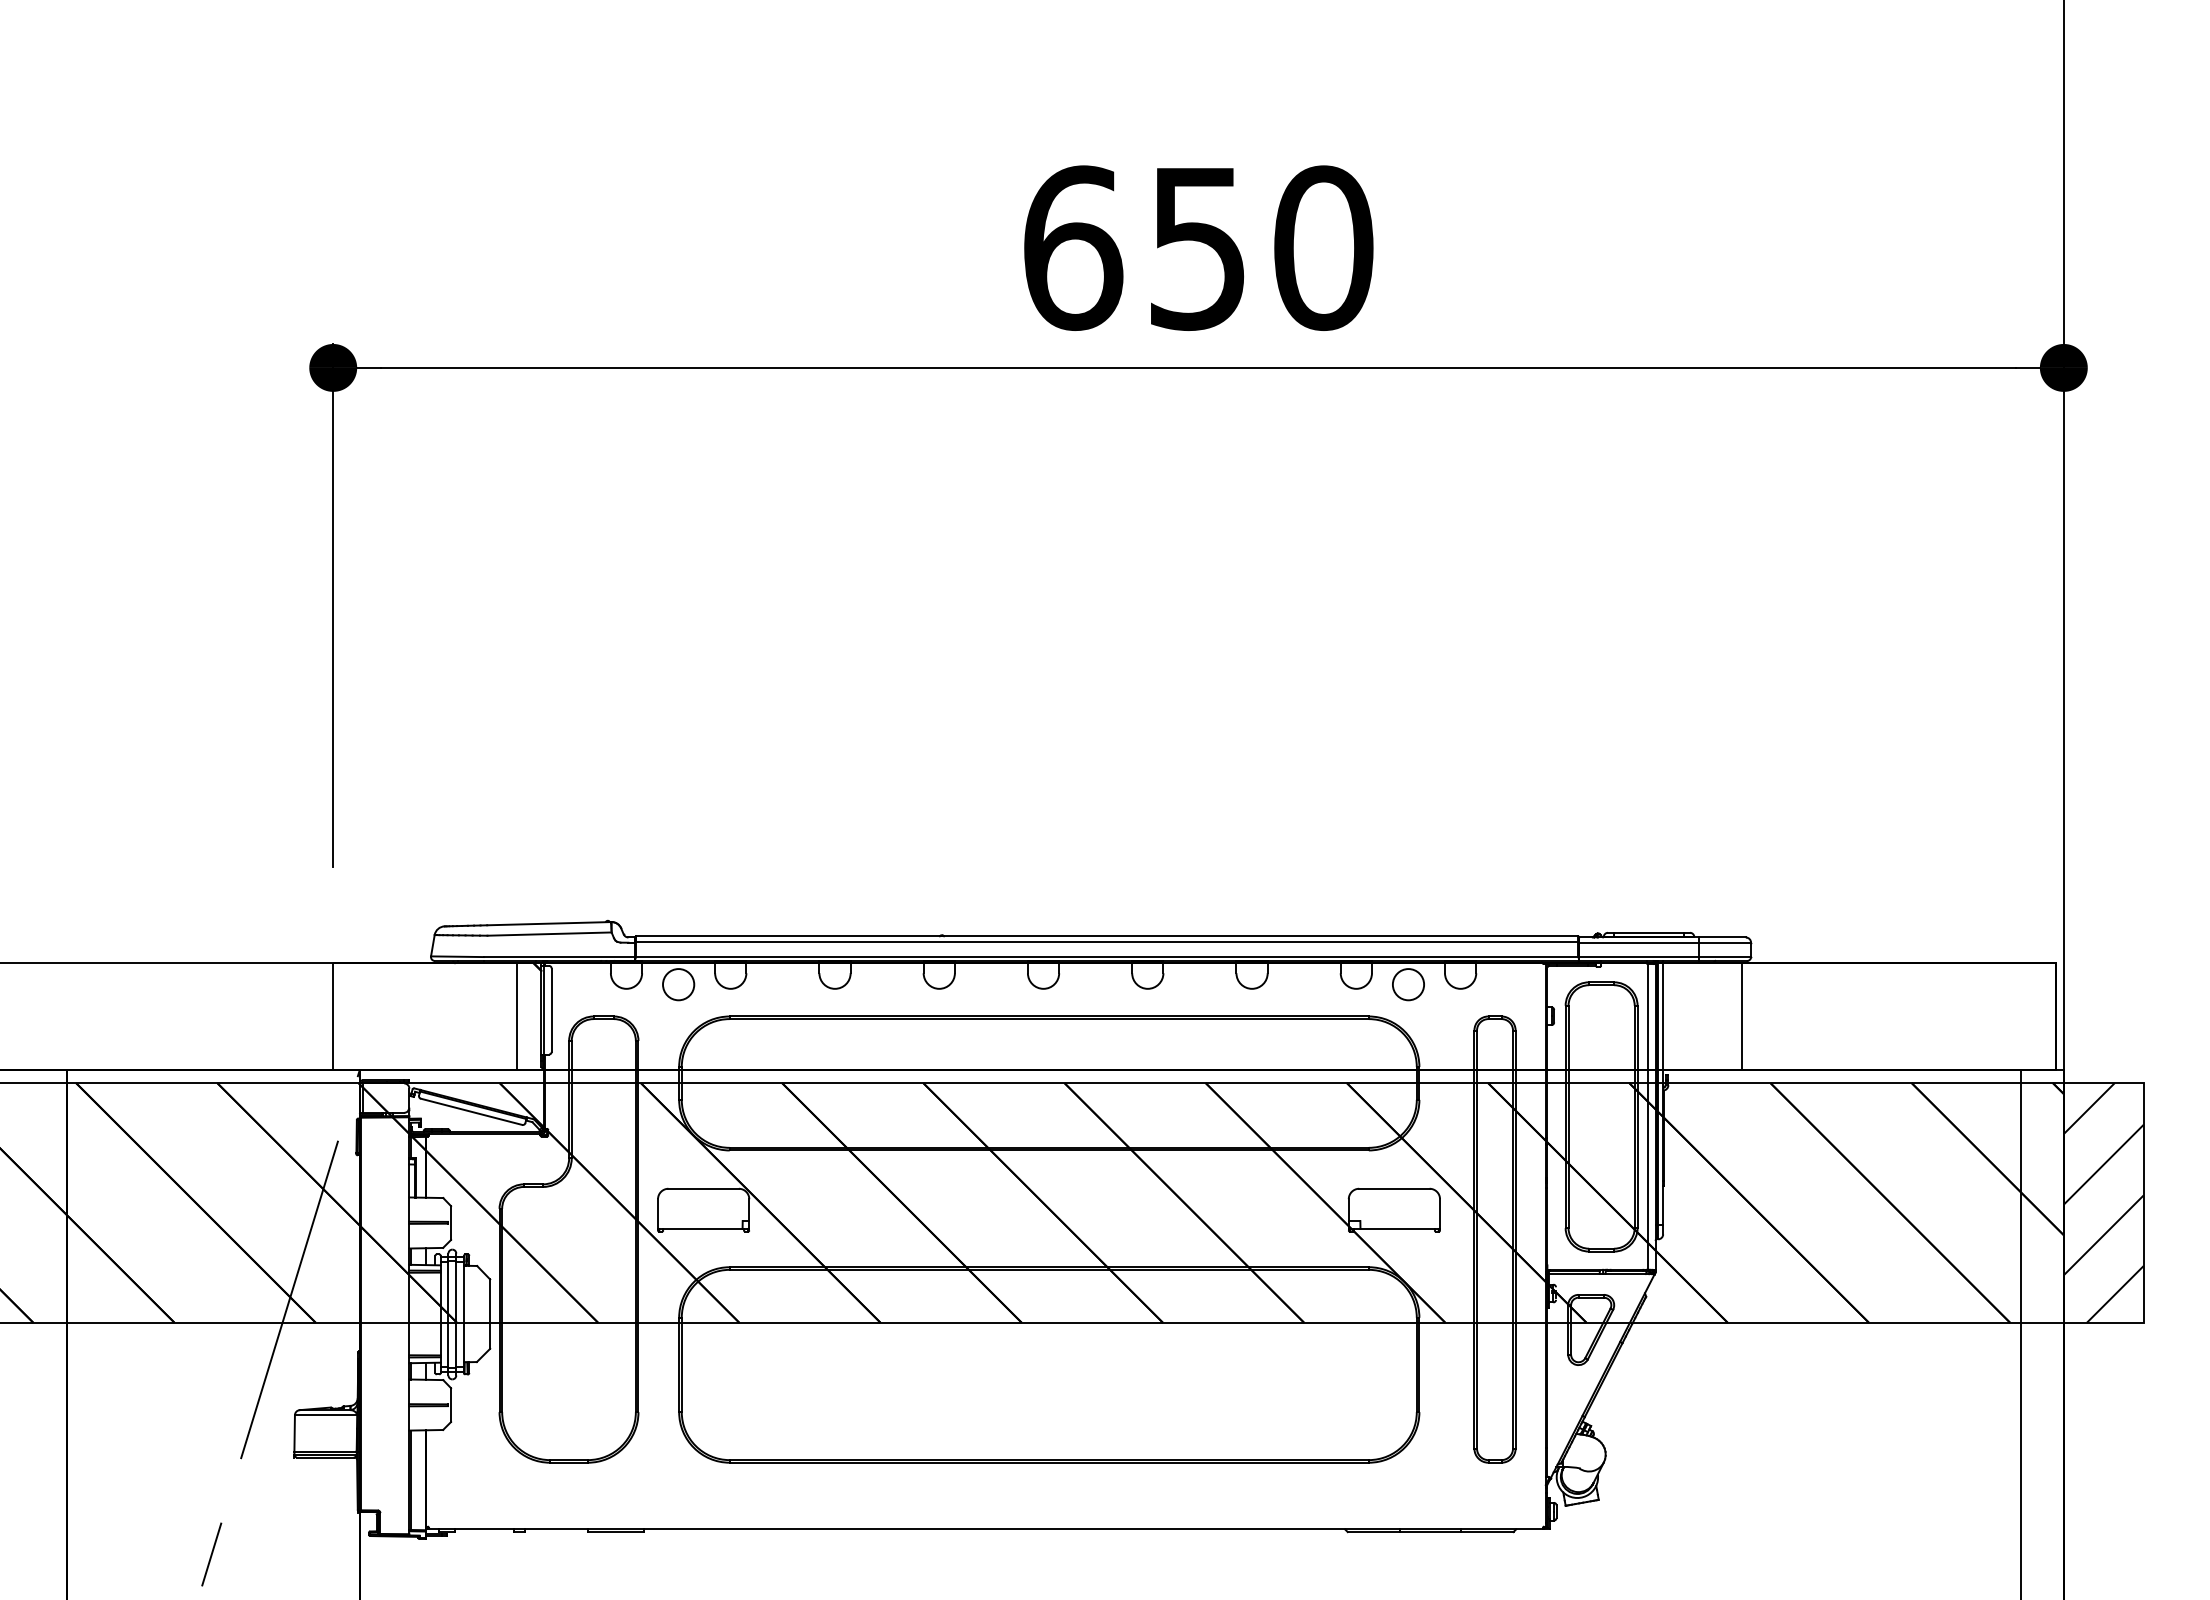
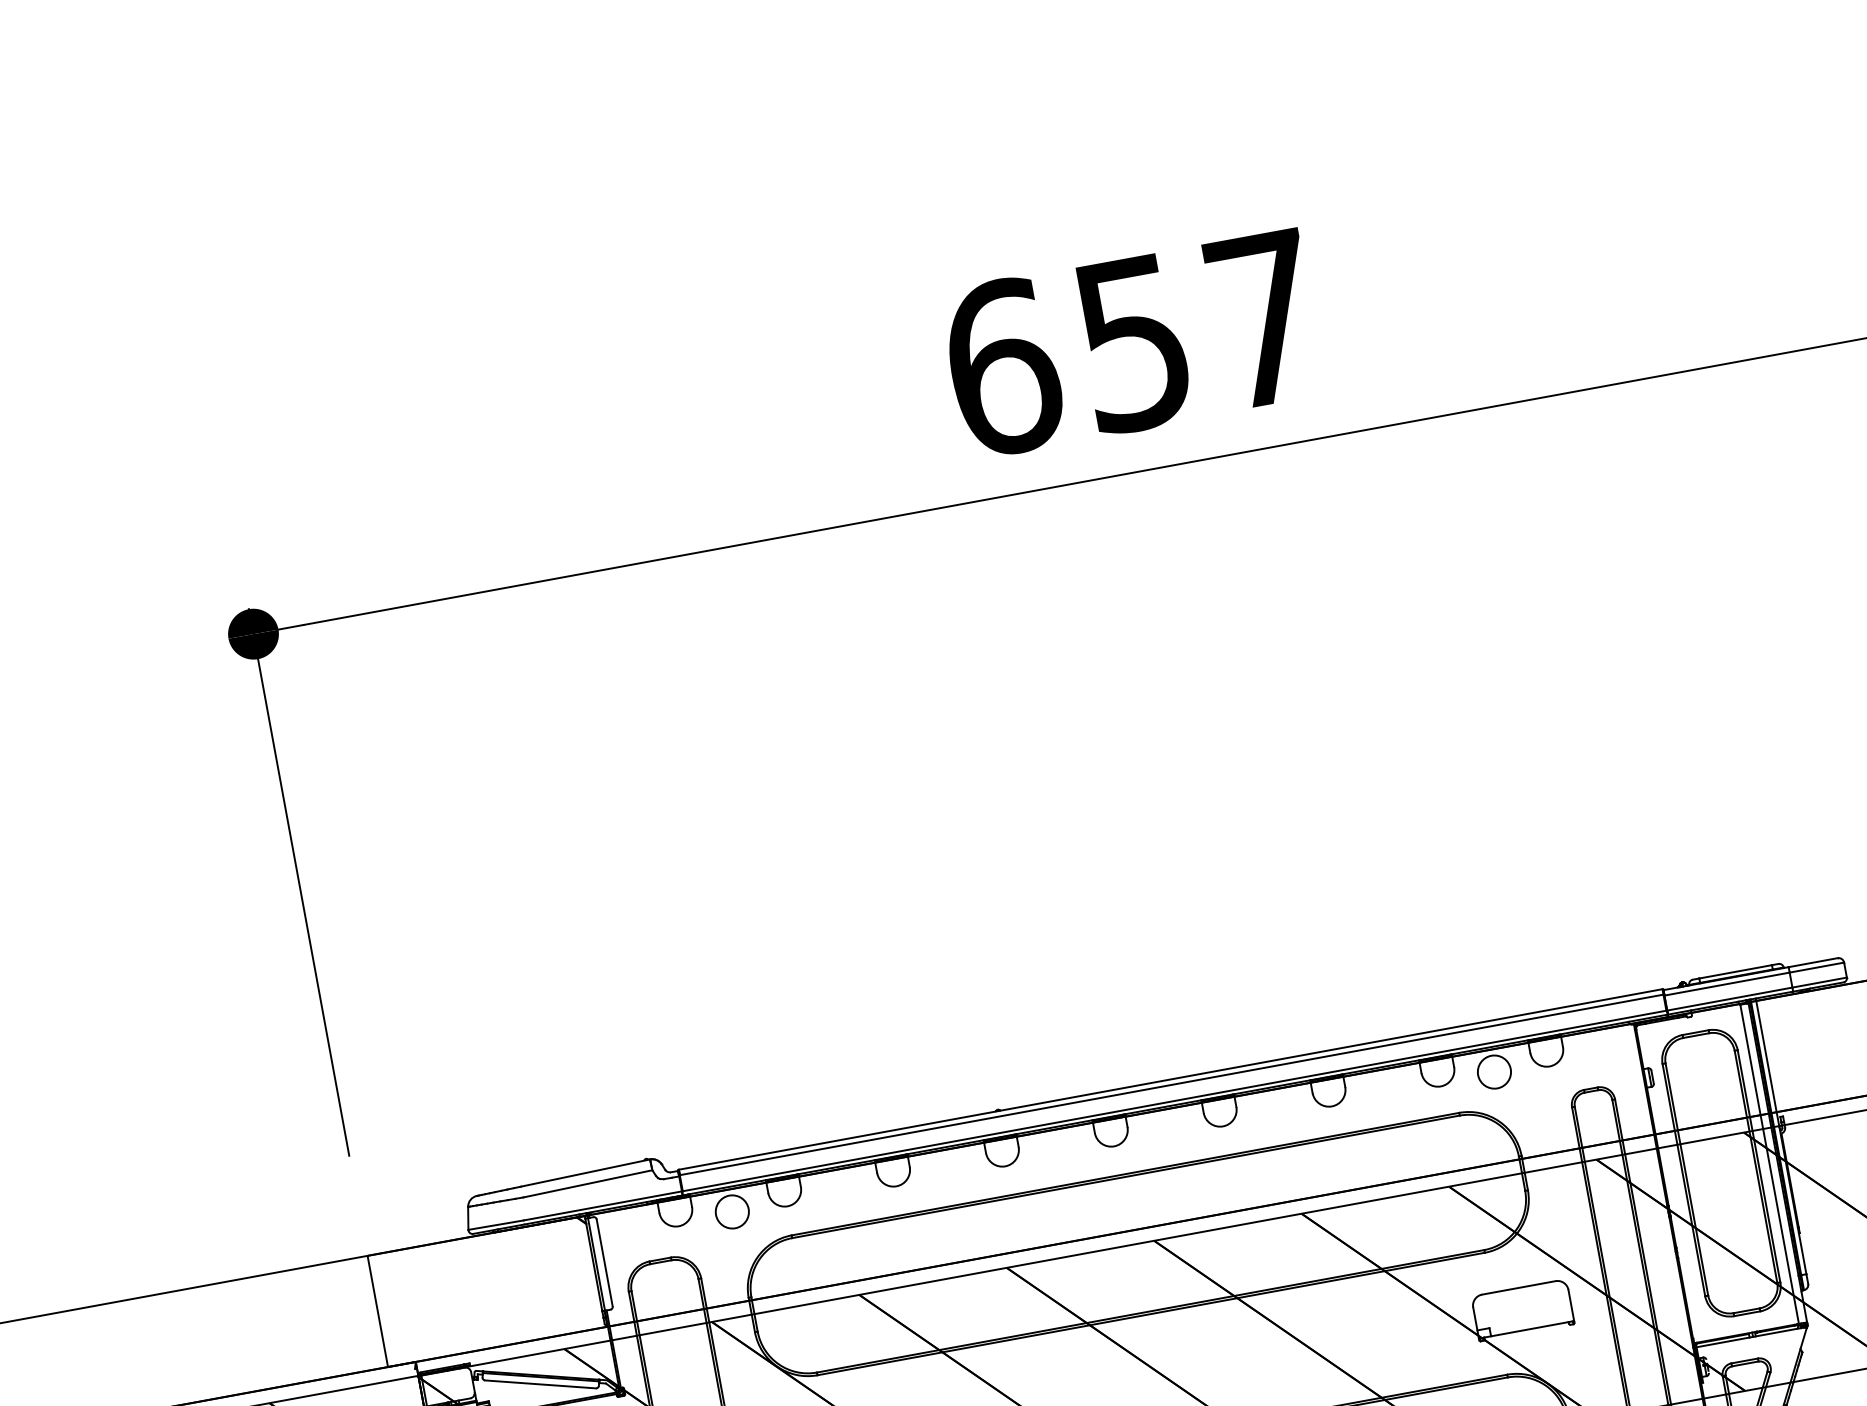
text: (1323, 247) -> (1264, 318), 650 -> 657
line: (516, 1016) -> (569, 1276), removed
line: (1741, 1016) -> (1848, 1041), removed

